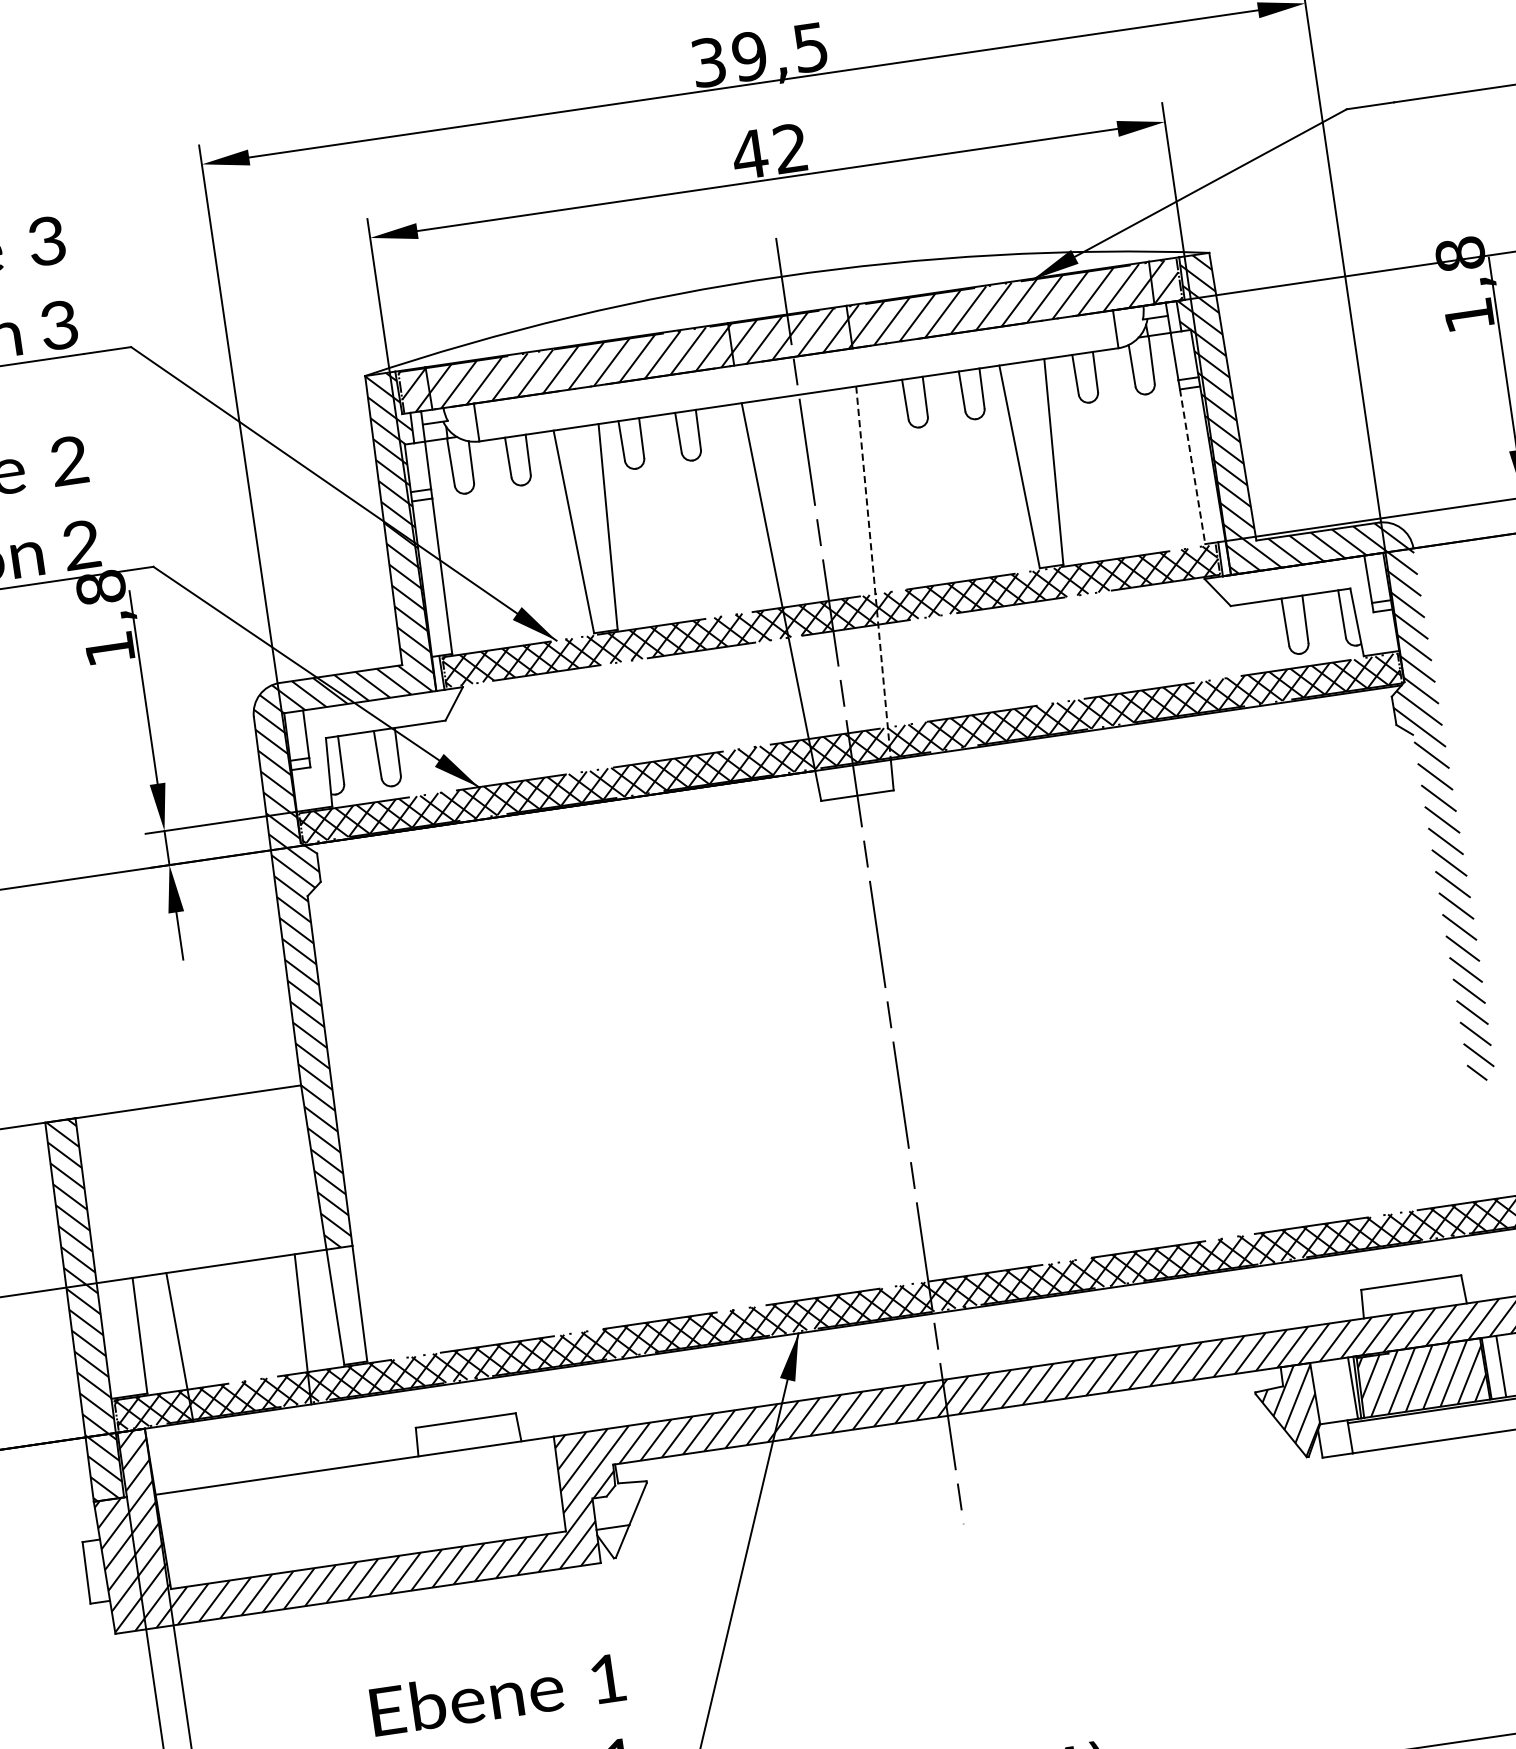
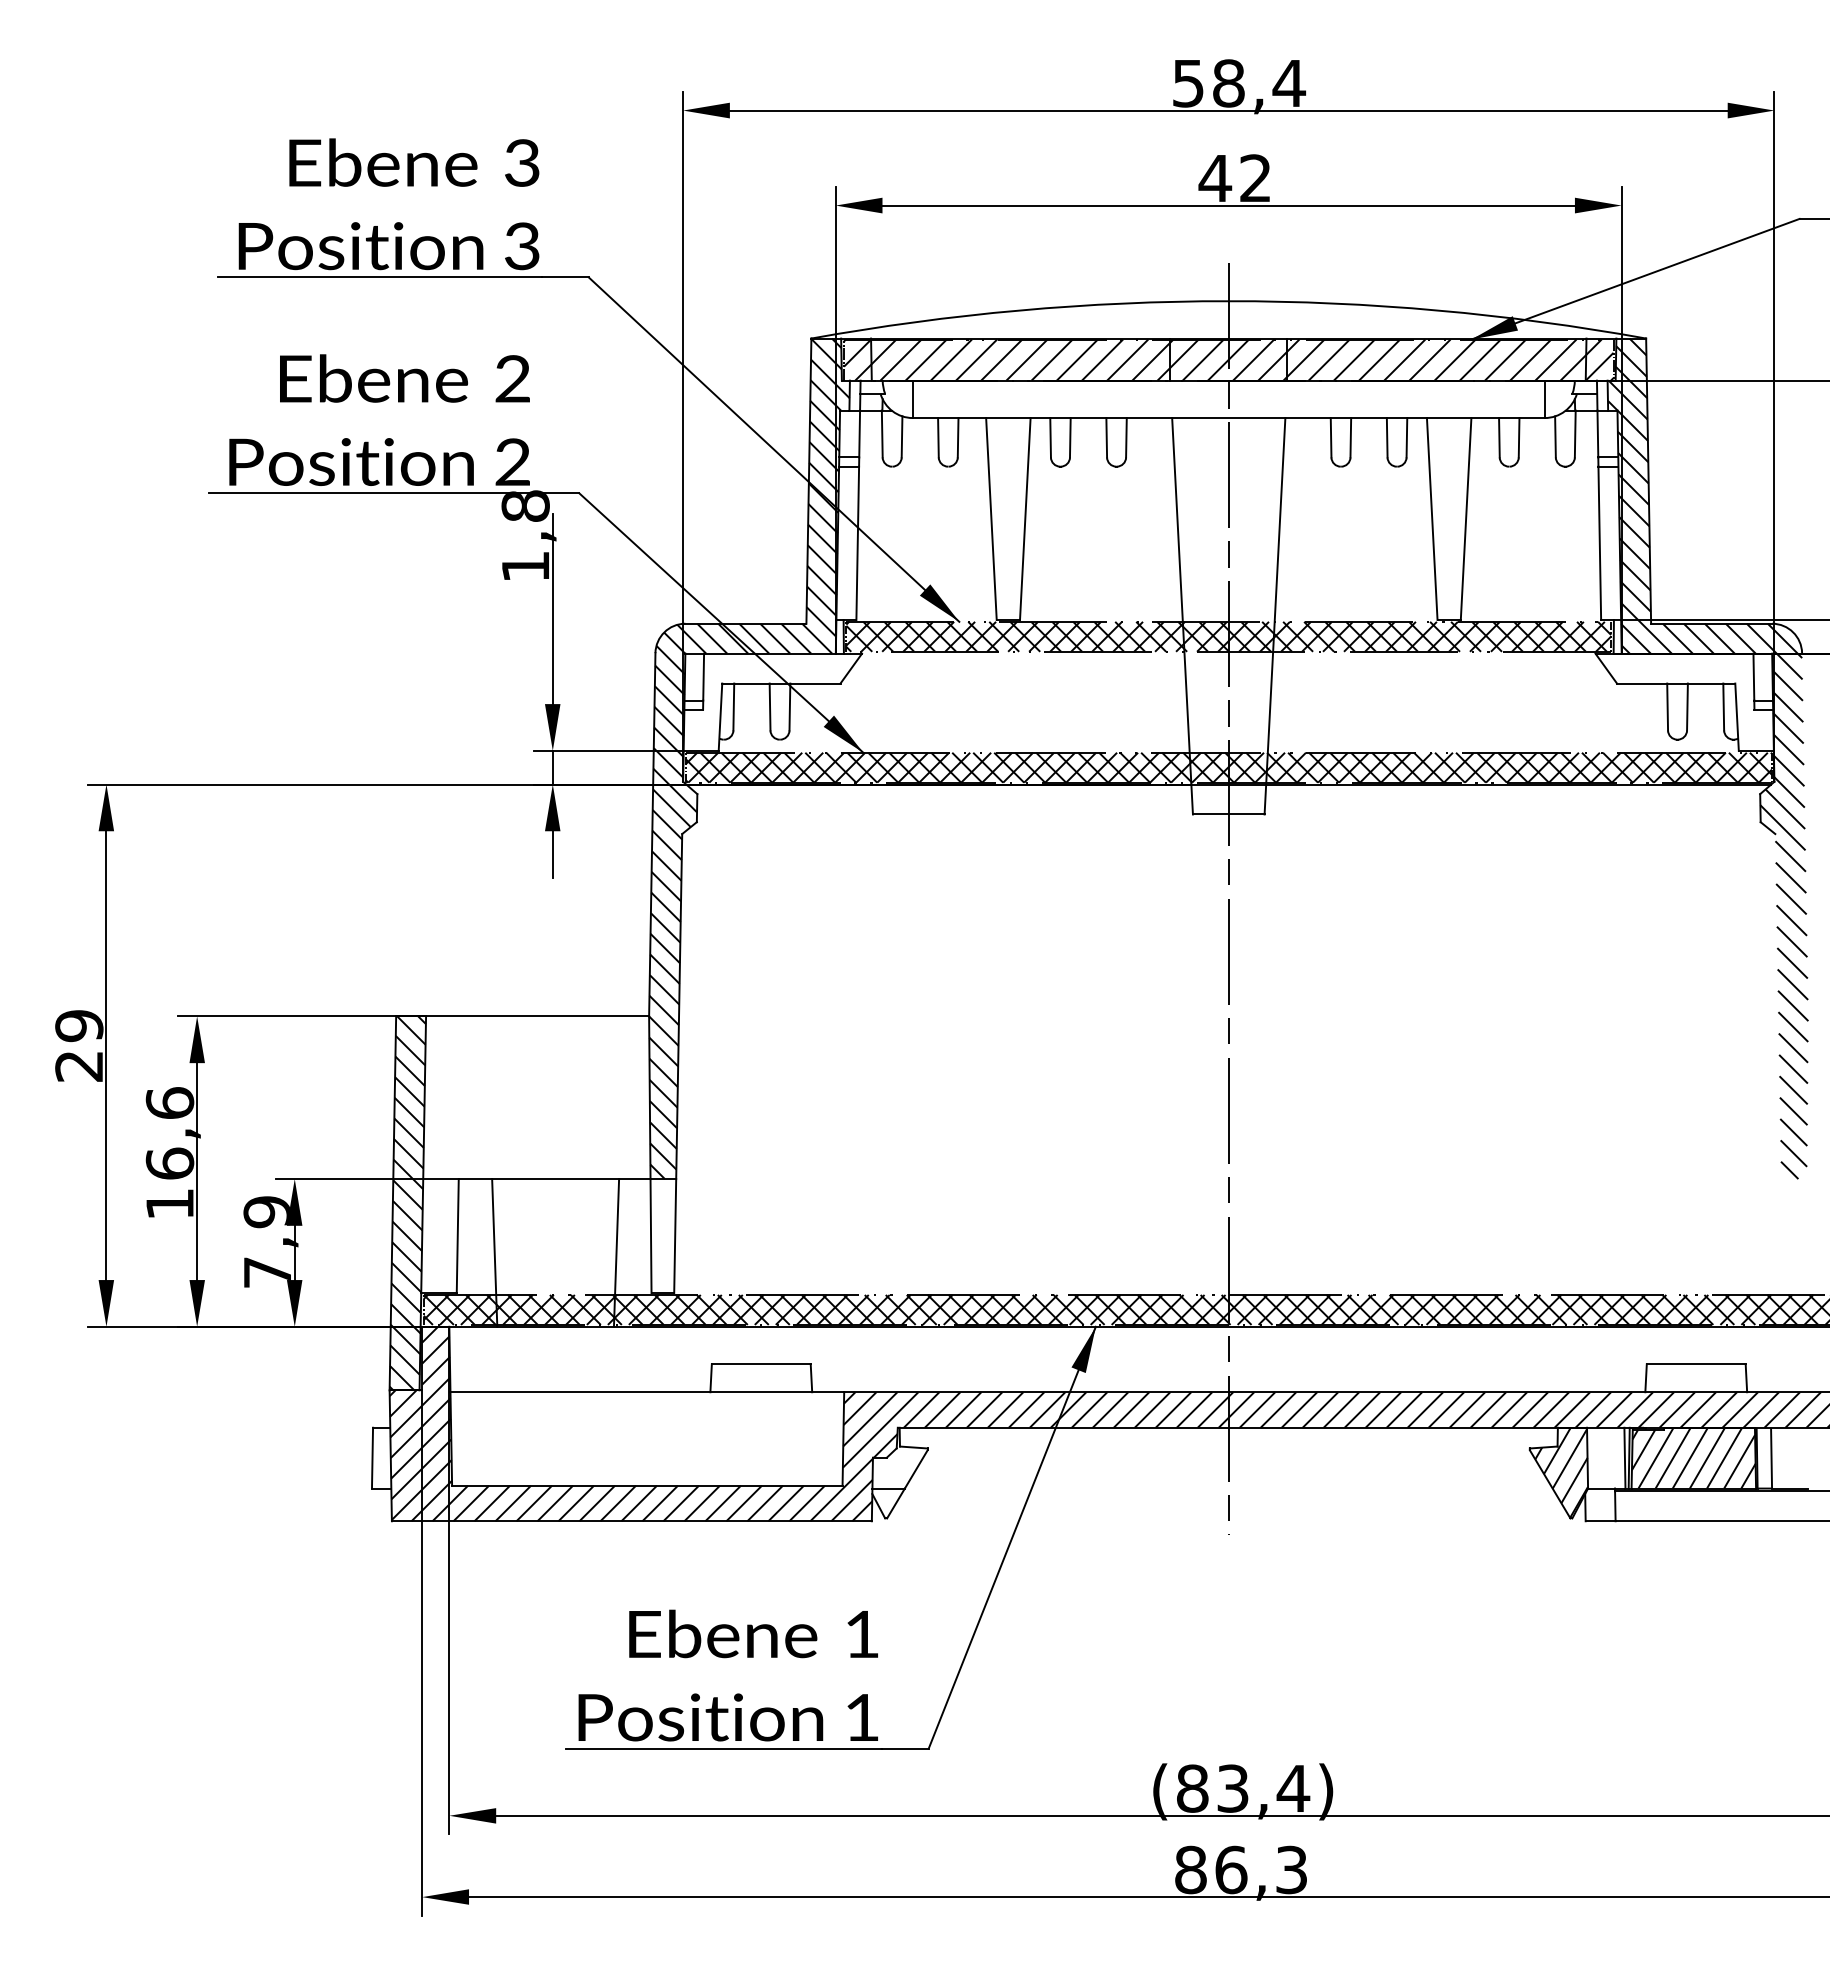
text: (760, 54) -> (1239, 83), 39,5 -> 58,4
line: (1192, 467) -> (1599, 543), dashed -> solid
line: (873, 573) -> (1275, 601), dashed -> solid

